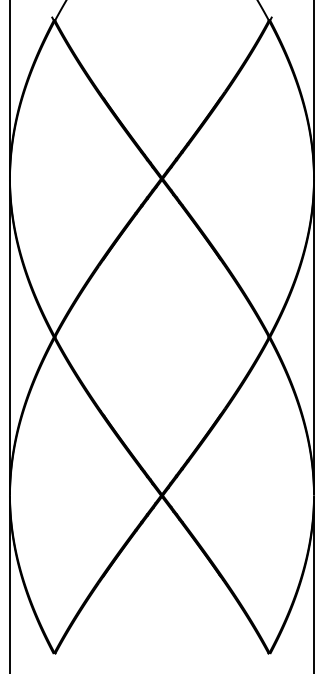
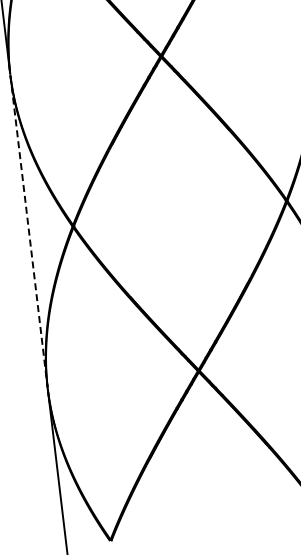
line: (9, 337) -> (28, 232), solid -> dashed

